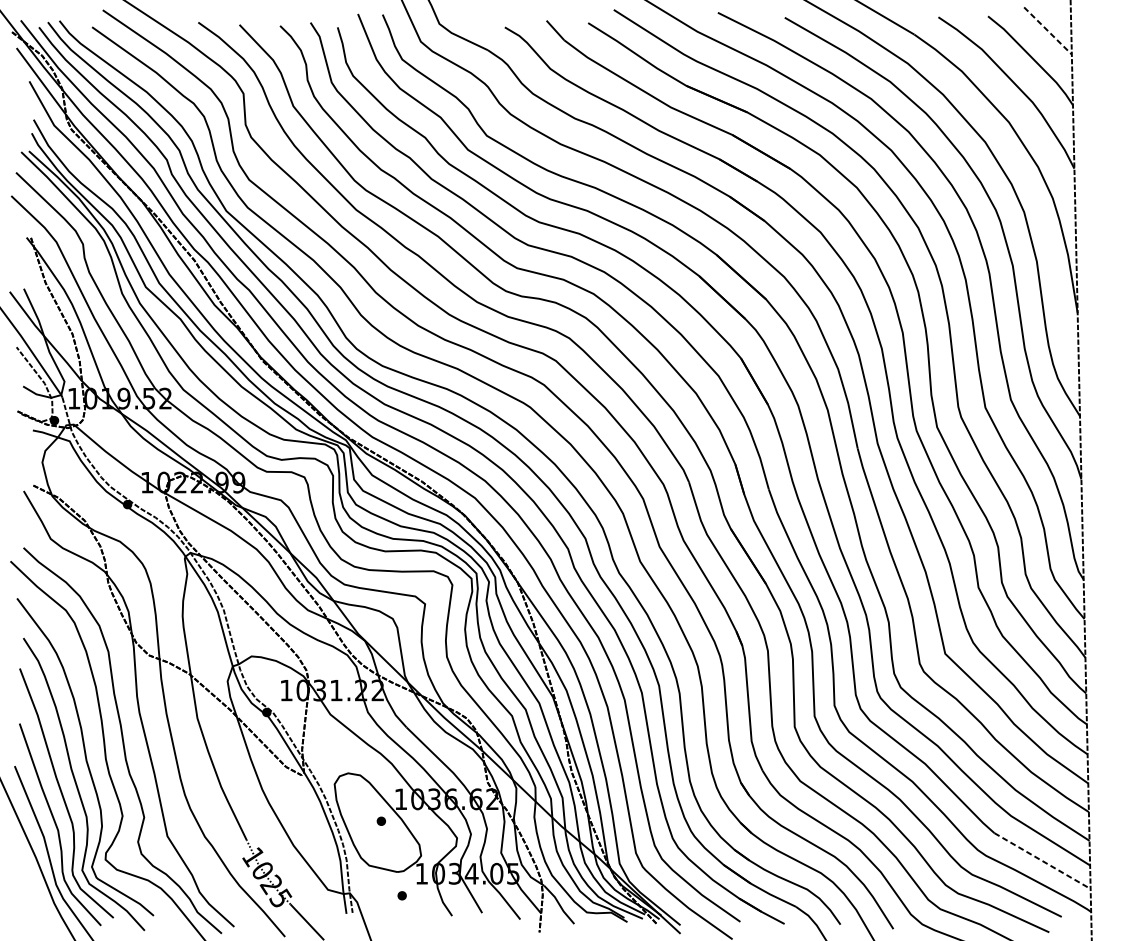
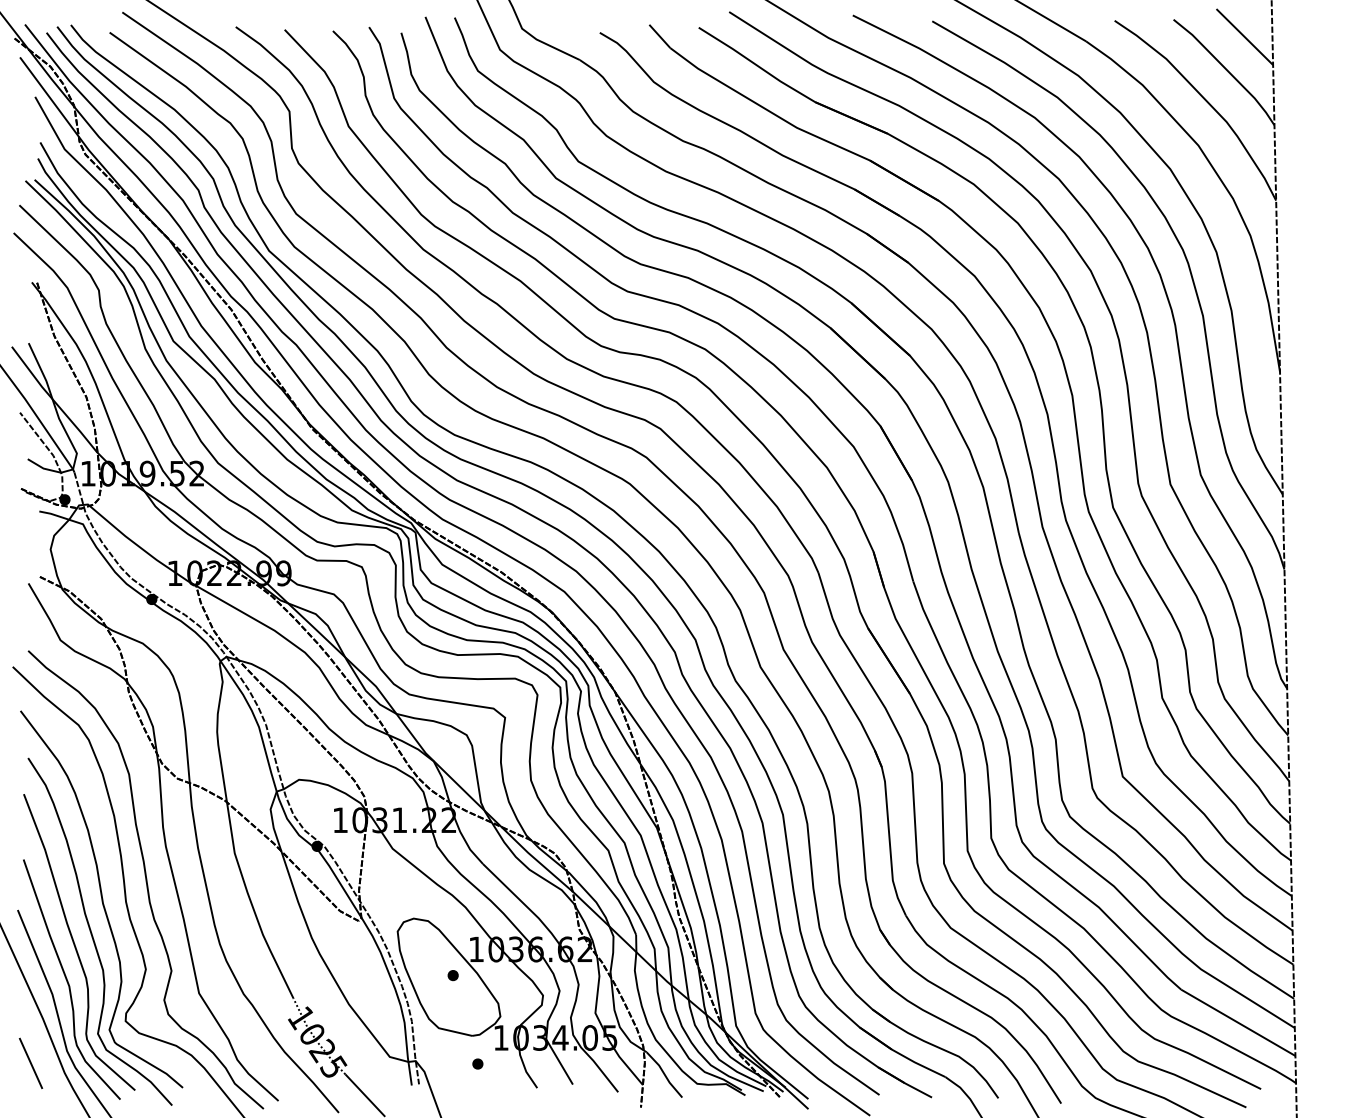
line: (1047, 31) -> (1244, 37), dashed -> solid
line: (1042, 861) -> (1238, 1023), dashed -> solid
line: (25, 895) -> (30, 1063), added

